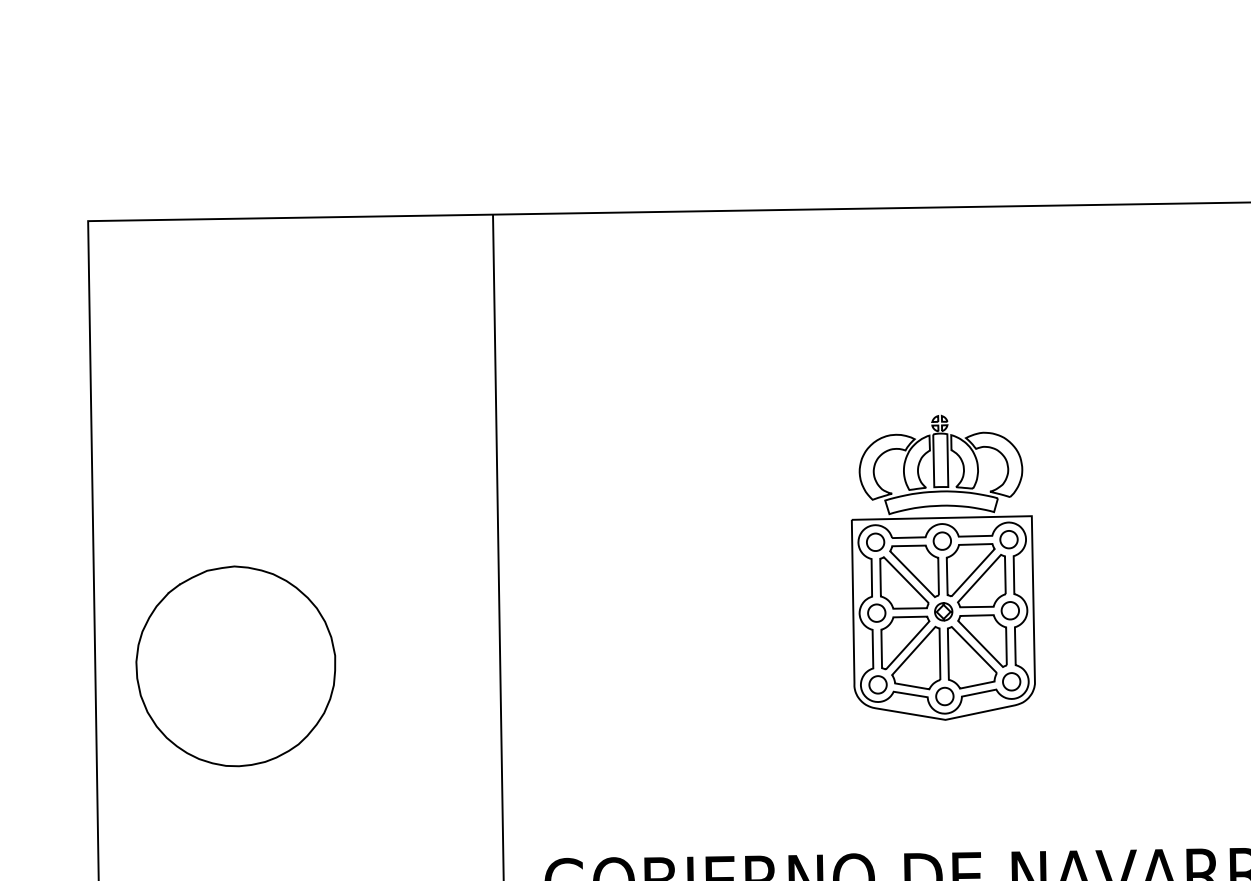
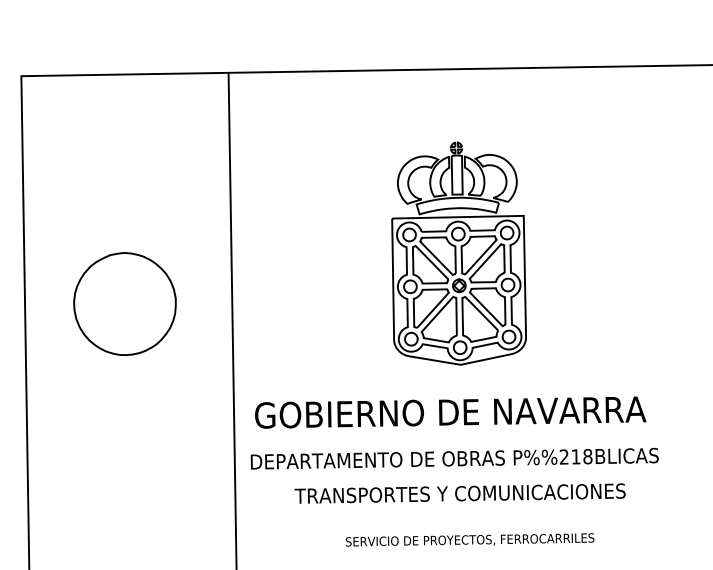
part: (942, 567) -> (458, 253), size x1.43
part: (234, 665) -> (124, 303), moved

